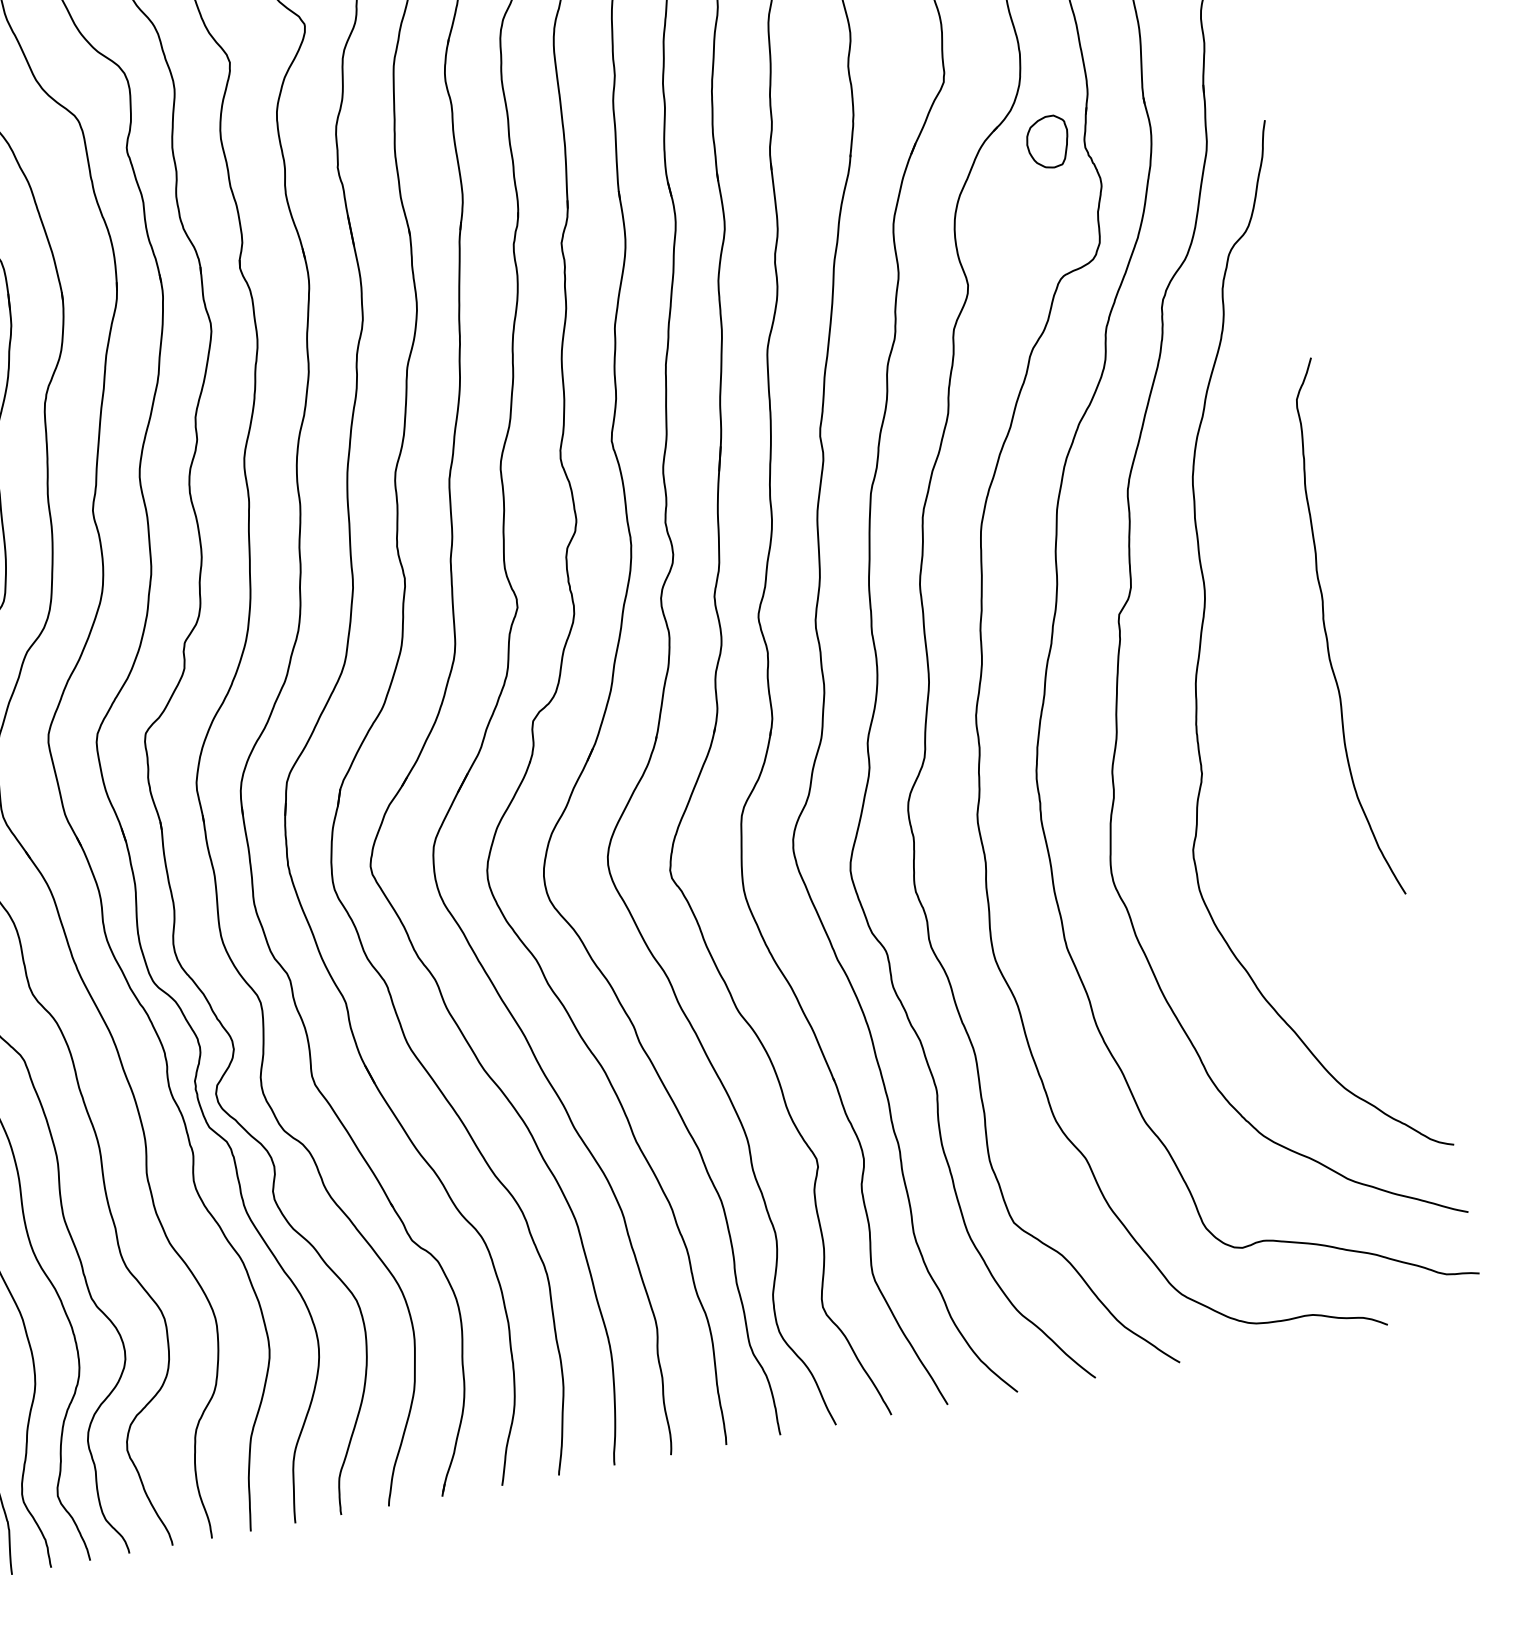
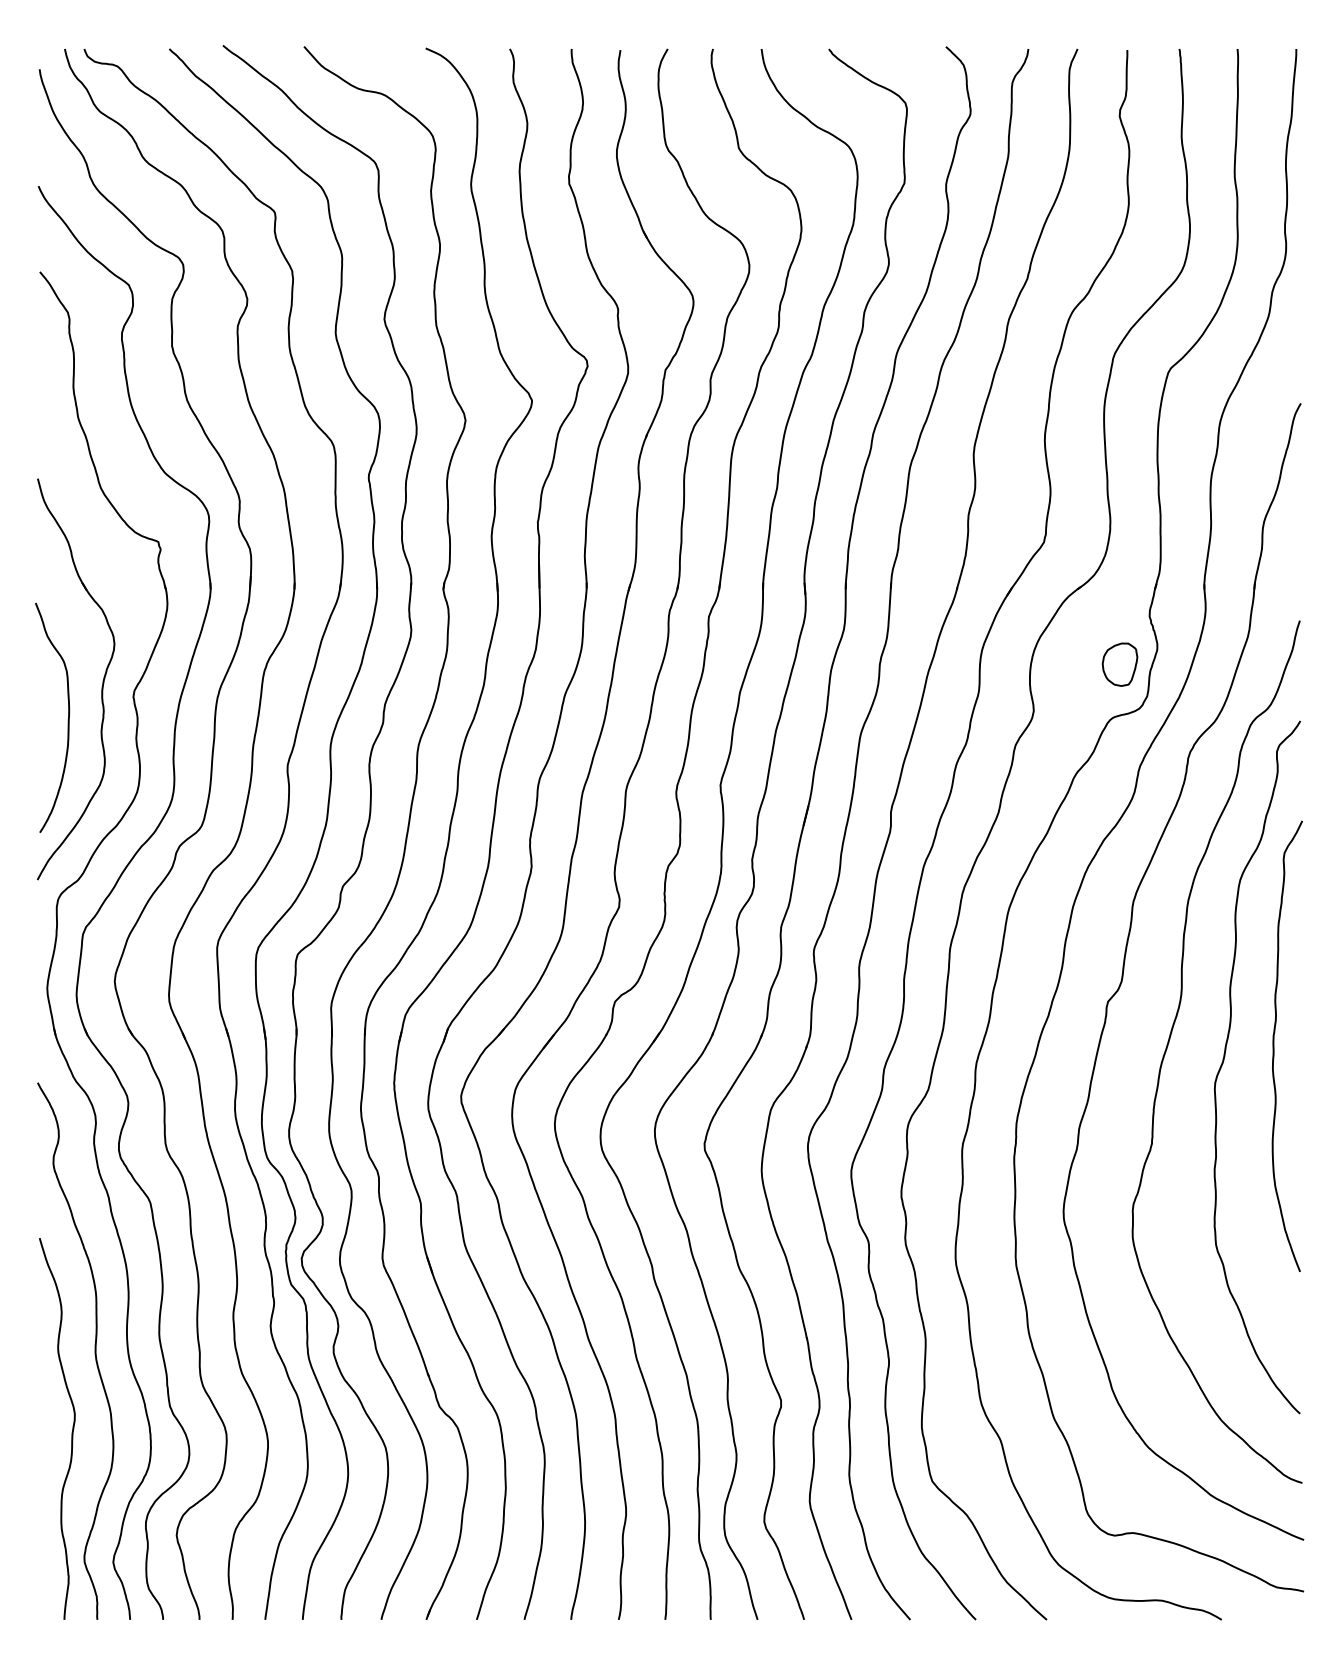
part: (1047, 142) -> (1119, 664), moved
curve: (1270, 659) -> (1224, 1060), added

